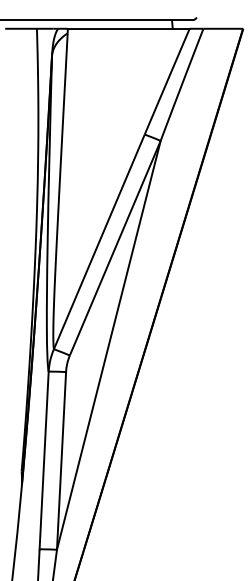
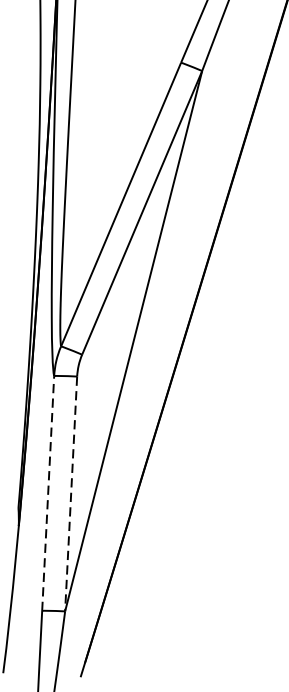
line: (44, 460) -> (48, 493), solid -> dashed
line: (61, 460) -> (71, 493), solid -> dashed

